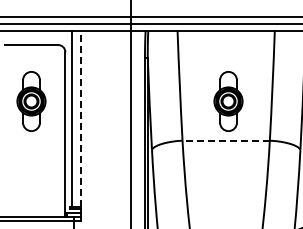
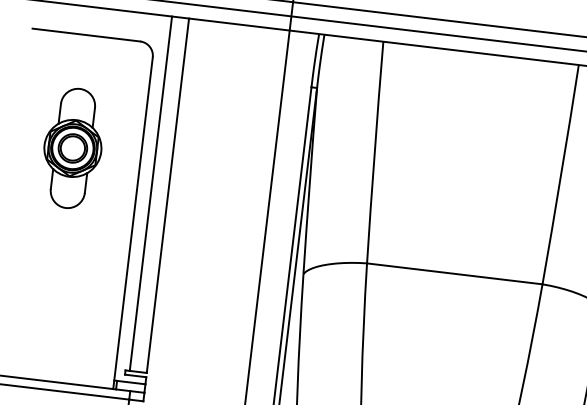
part: (228, 101) -> (468, 195), removed
line: (80, 118) -> (167, 194), dashed -> solid
line: (226, 140) -> (455, 273), dashed -> solid

